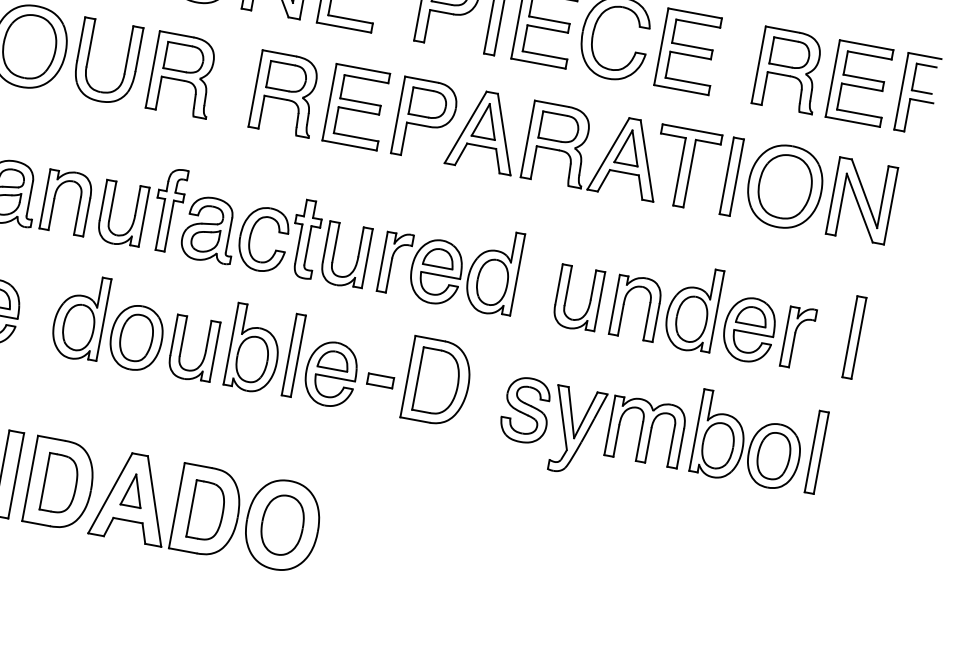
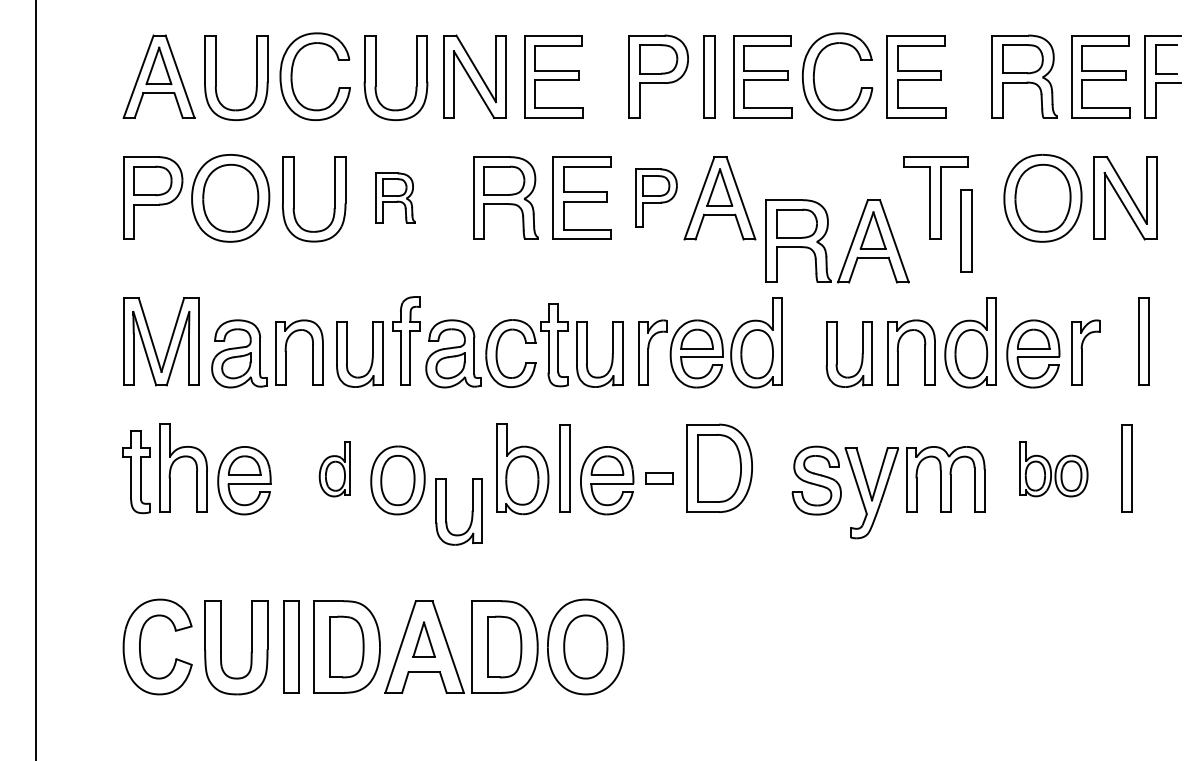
part: (183, 74) -> (395, 197), size x0.6
part: (425, 119) -> (656, 197), size x0.7
part: (605, 156) -> (850, 244), moved
part: (731, 176) -> (966, 230), moved
part: (79, 316) -> (334, 469), size x0.6
part: (181, 346) -> (446, 511), moved
part: (748, 440) -> (1053, 469), size x0.6

